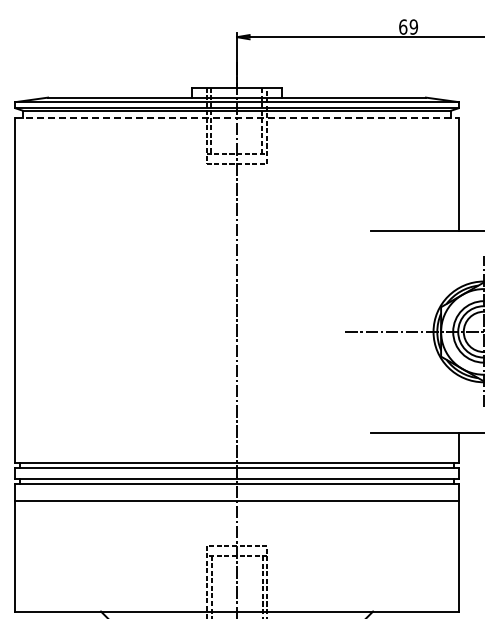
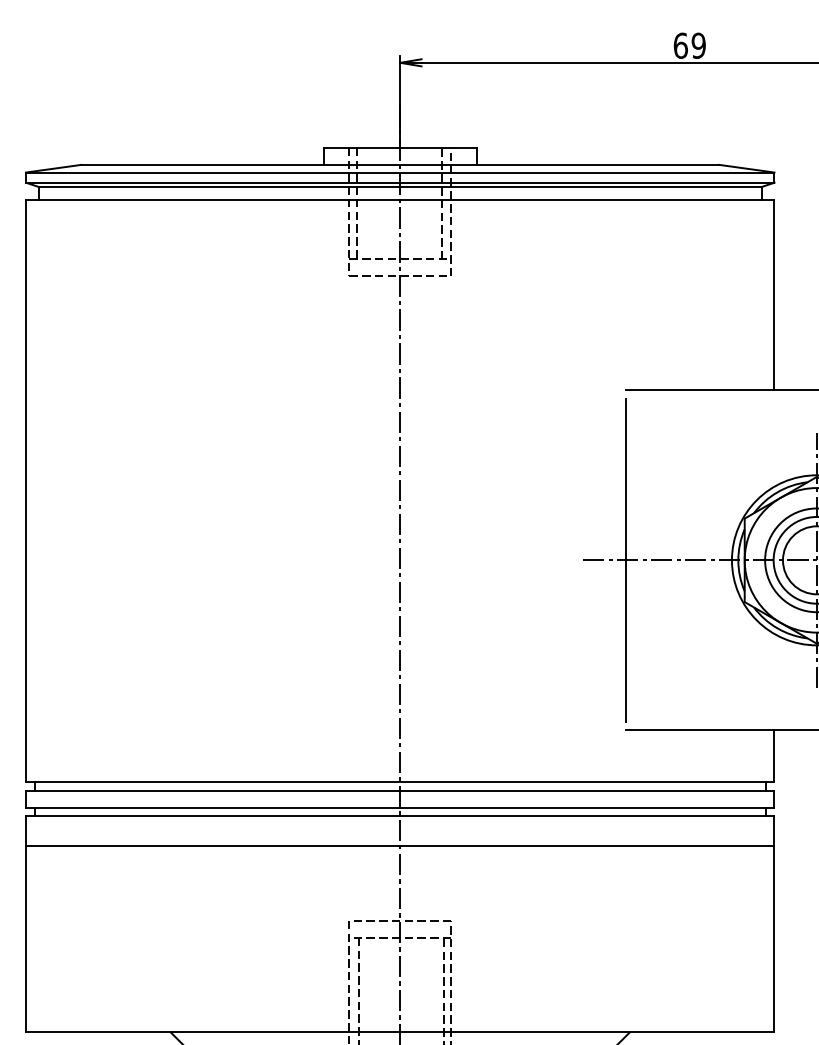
line: (237, 118) -> (401, 200), dashed -> solid
line: (370, 331) -> (625, 559), added

